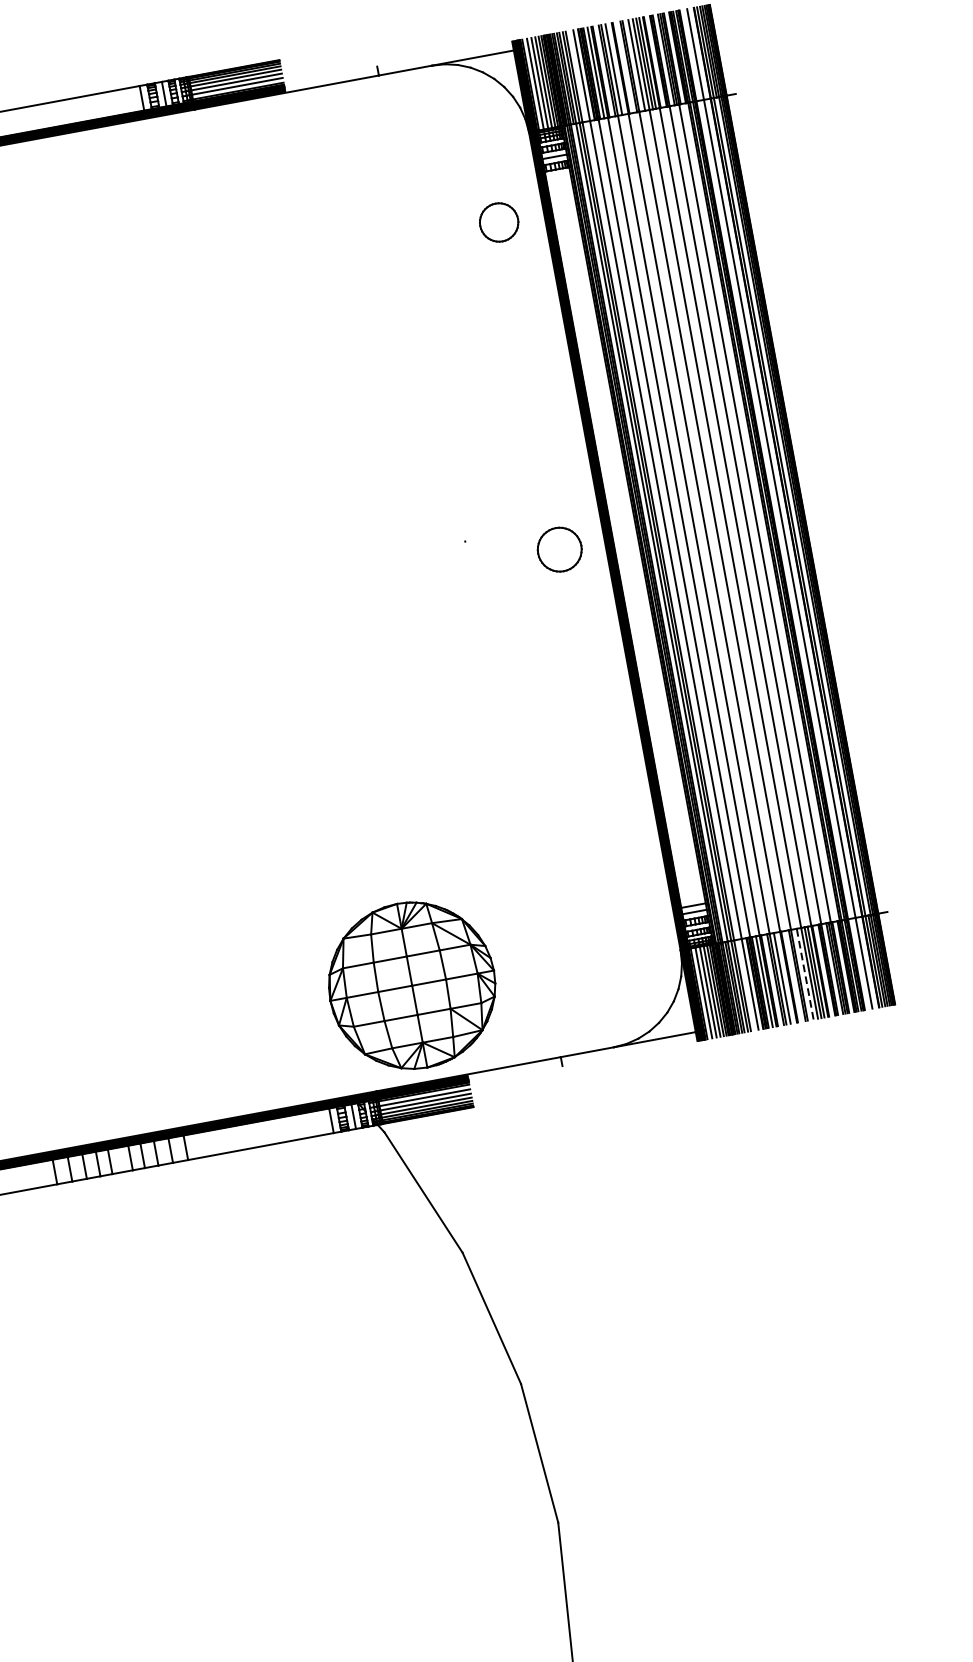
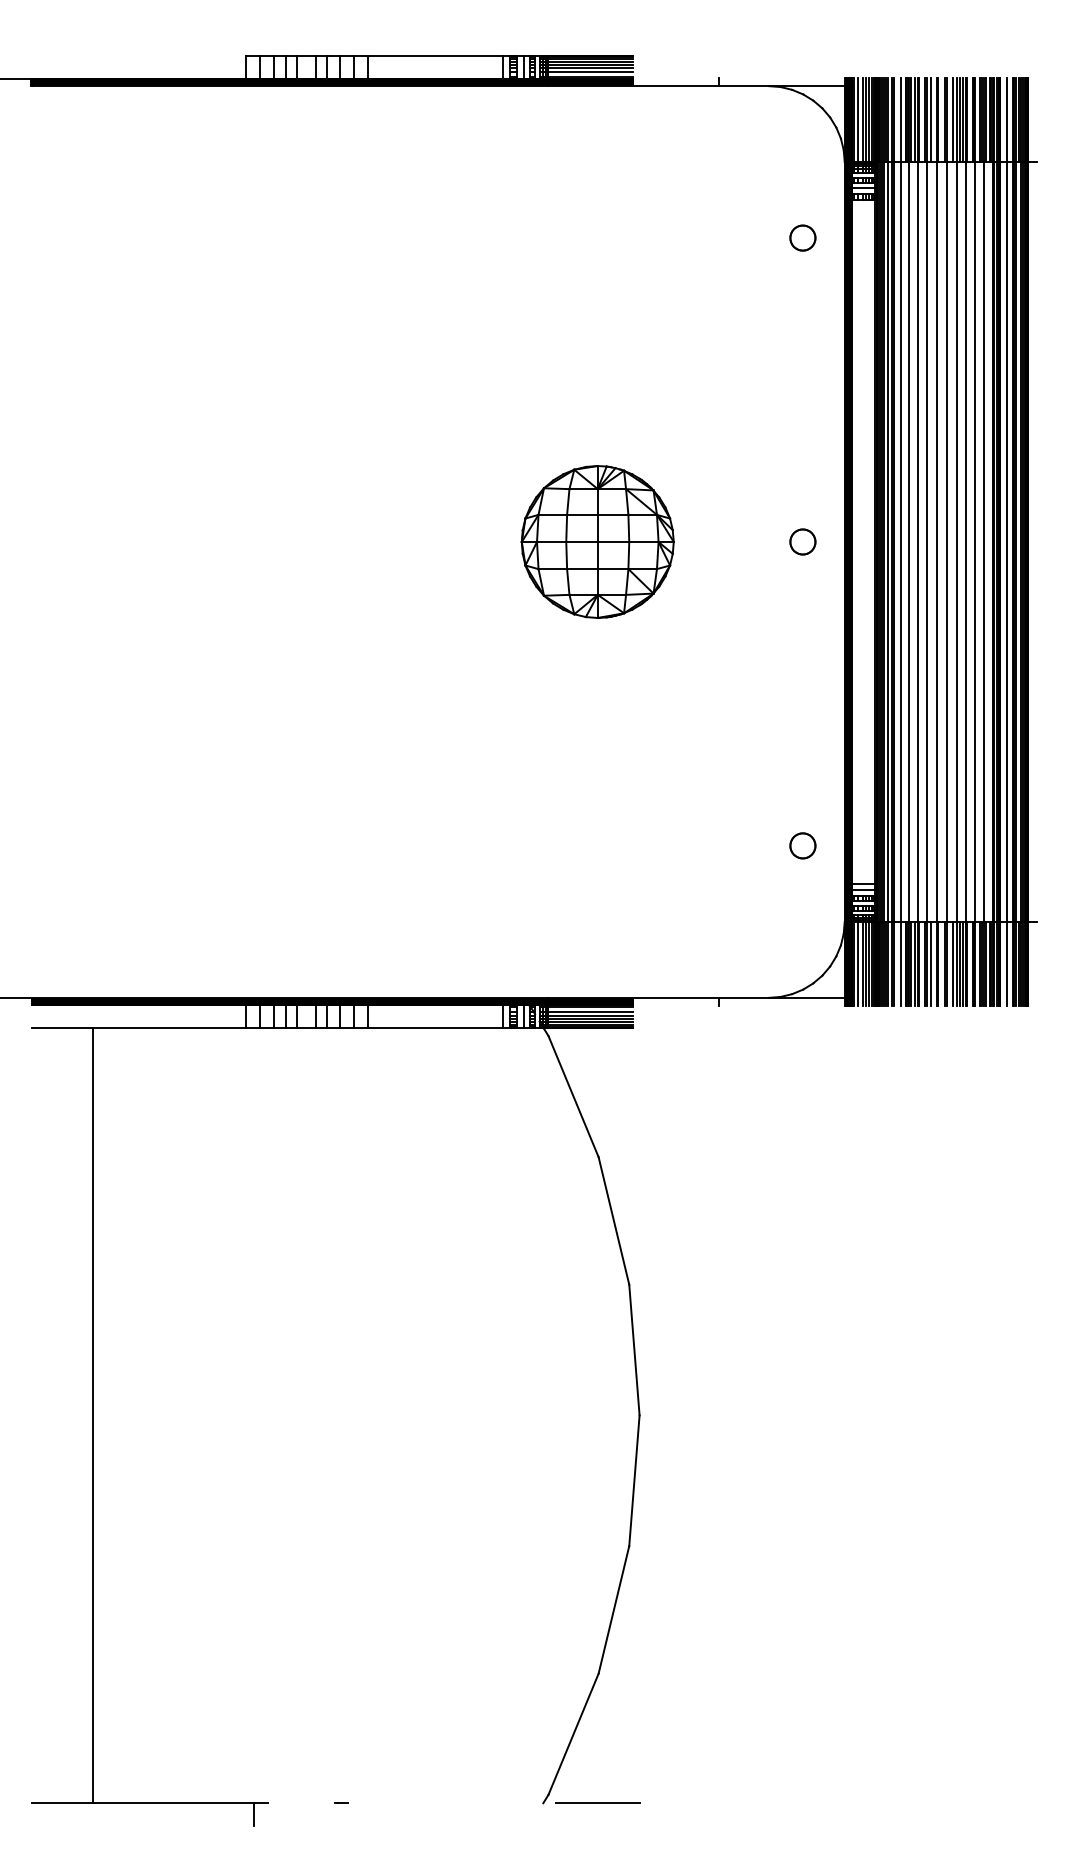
part: (498, 221) -> (802, 237), size x0.71
part: (559, 549) -> (802, 541), size x0.62
part: (619, 876) -> (802, 845), added
line: (804, 973) -> (952, 963), dashed -> solid
part: (411, 985) -> (597, 541), moved

